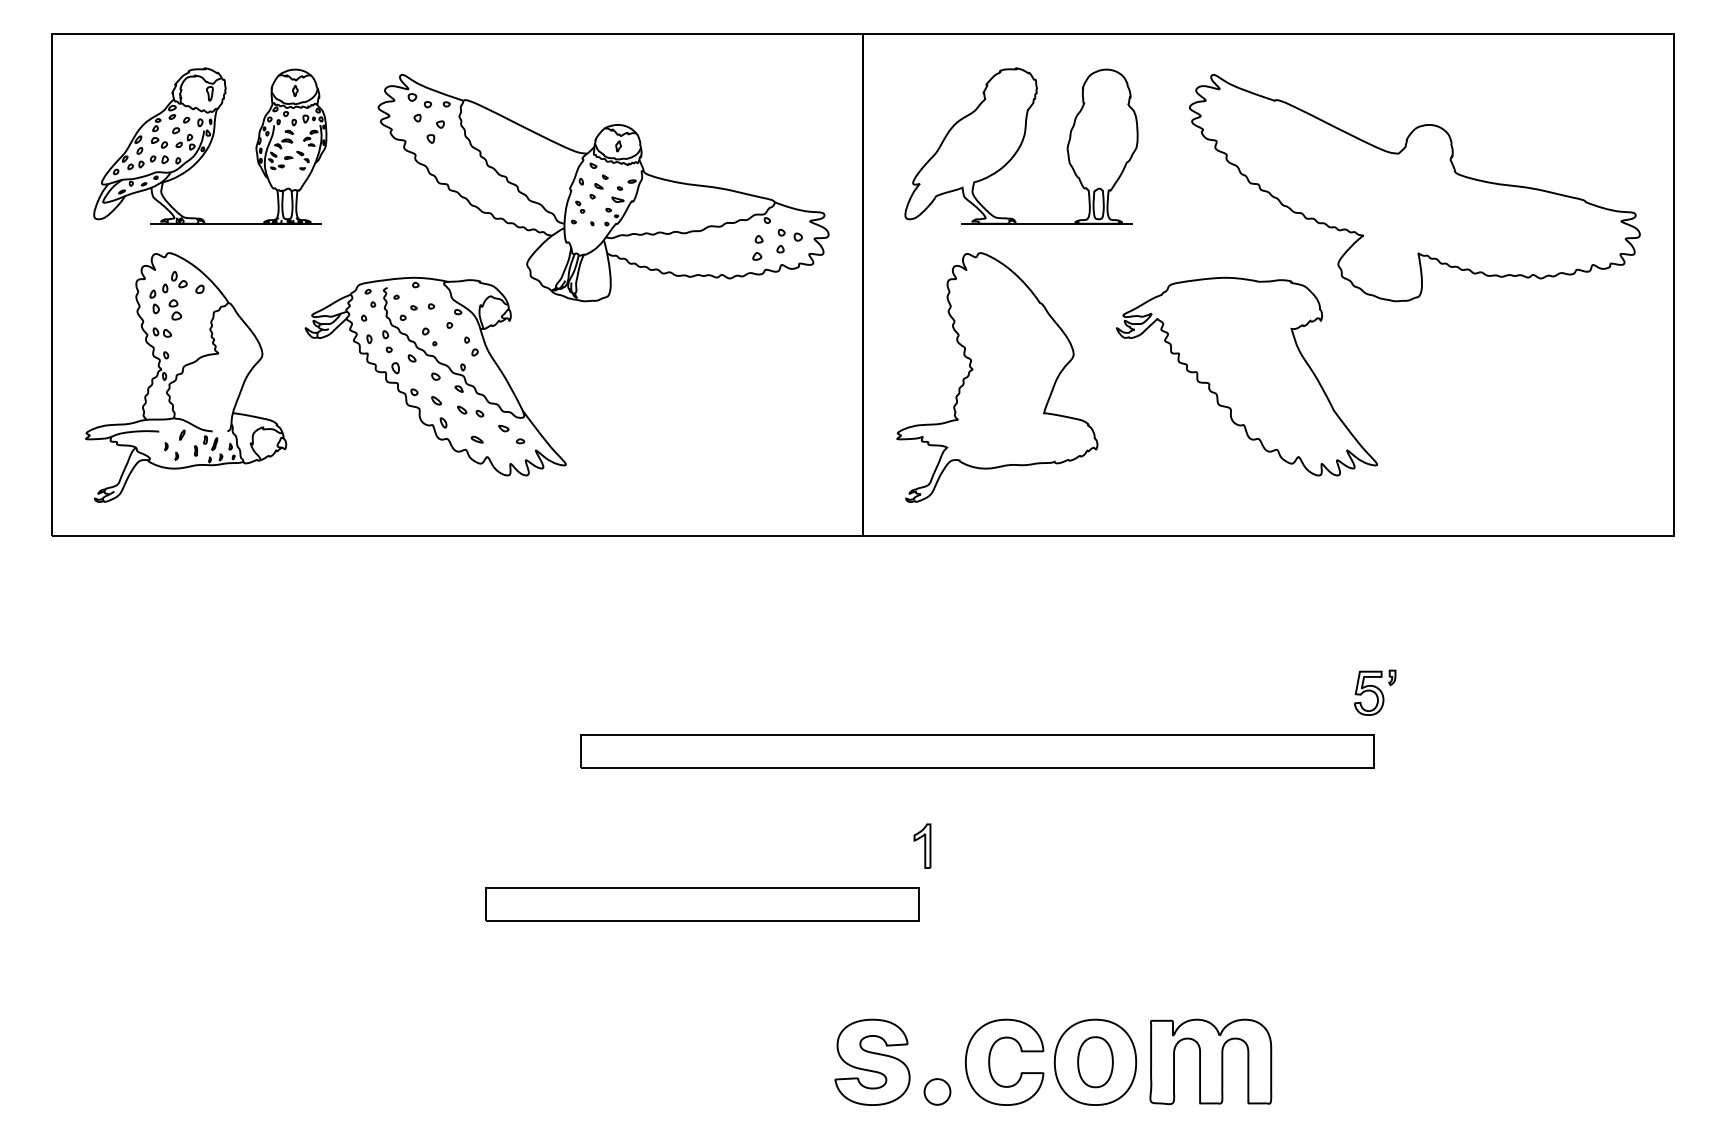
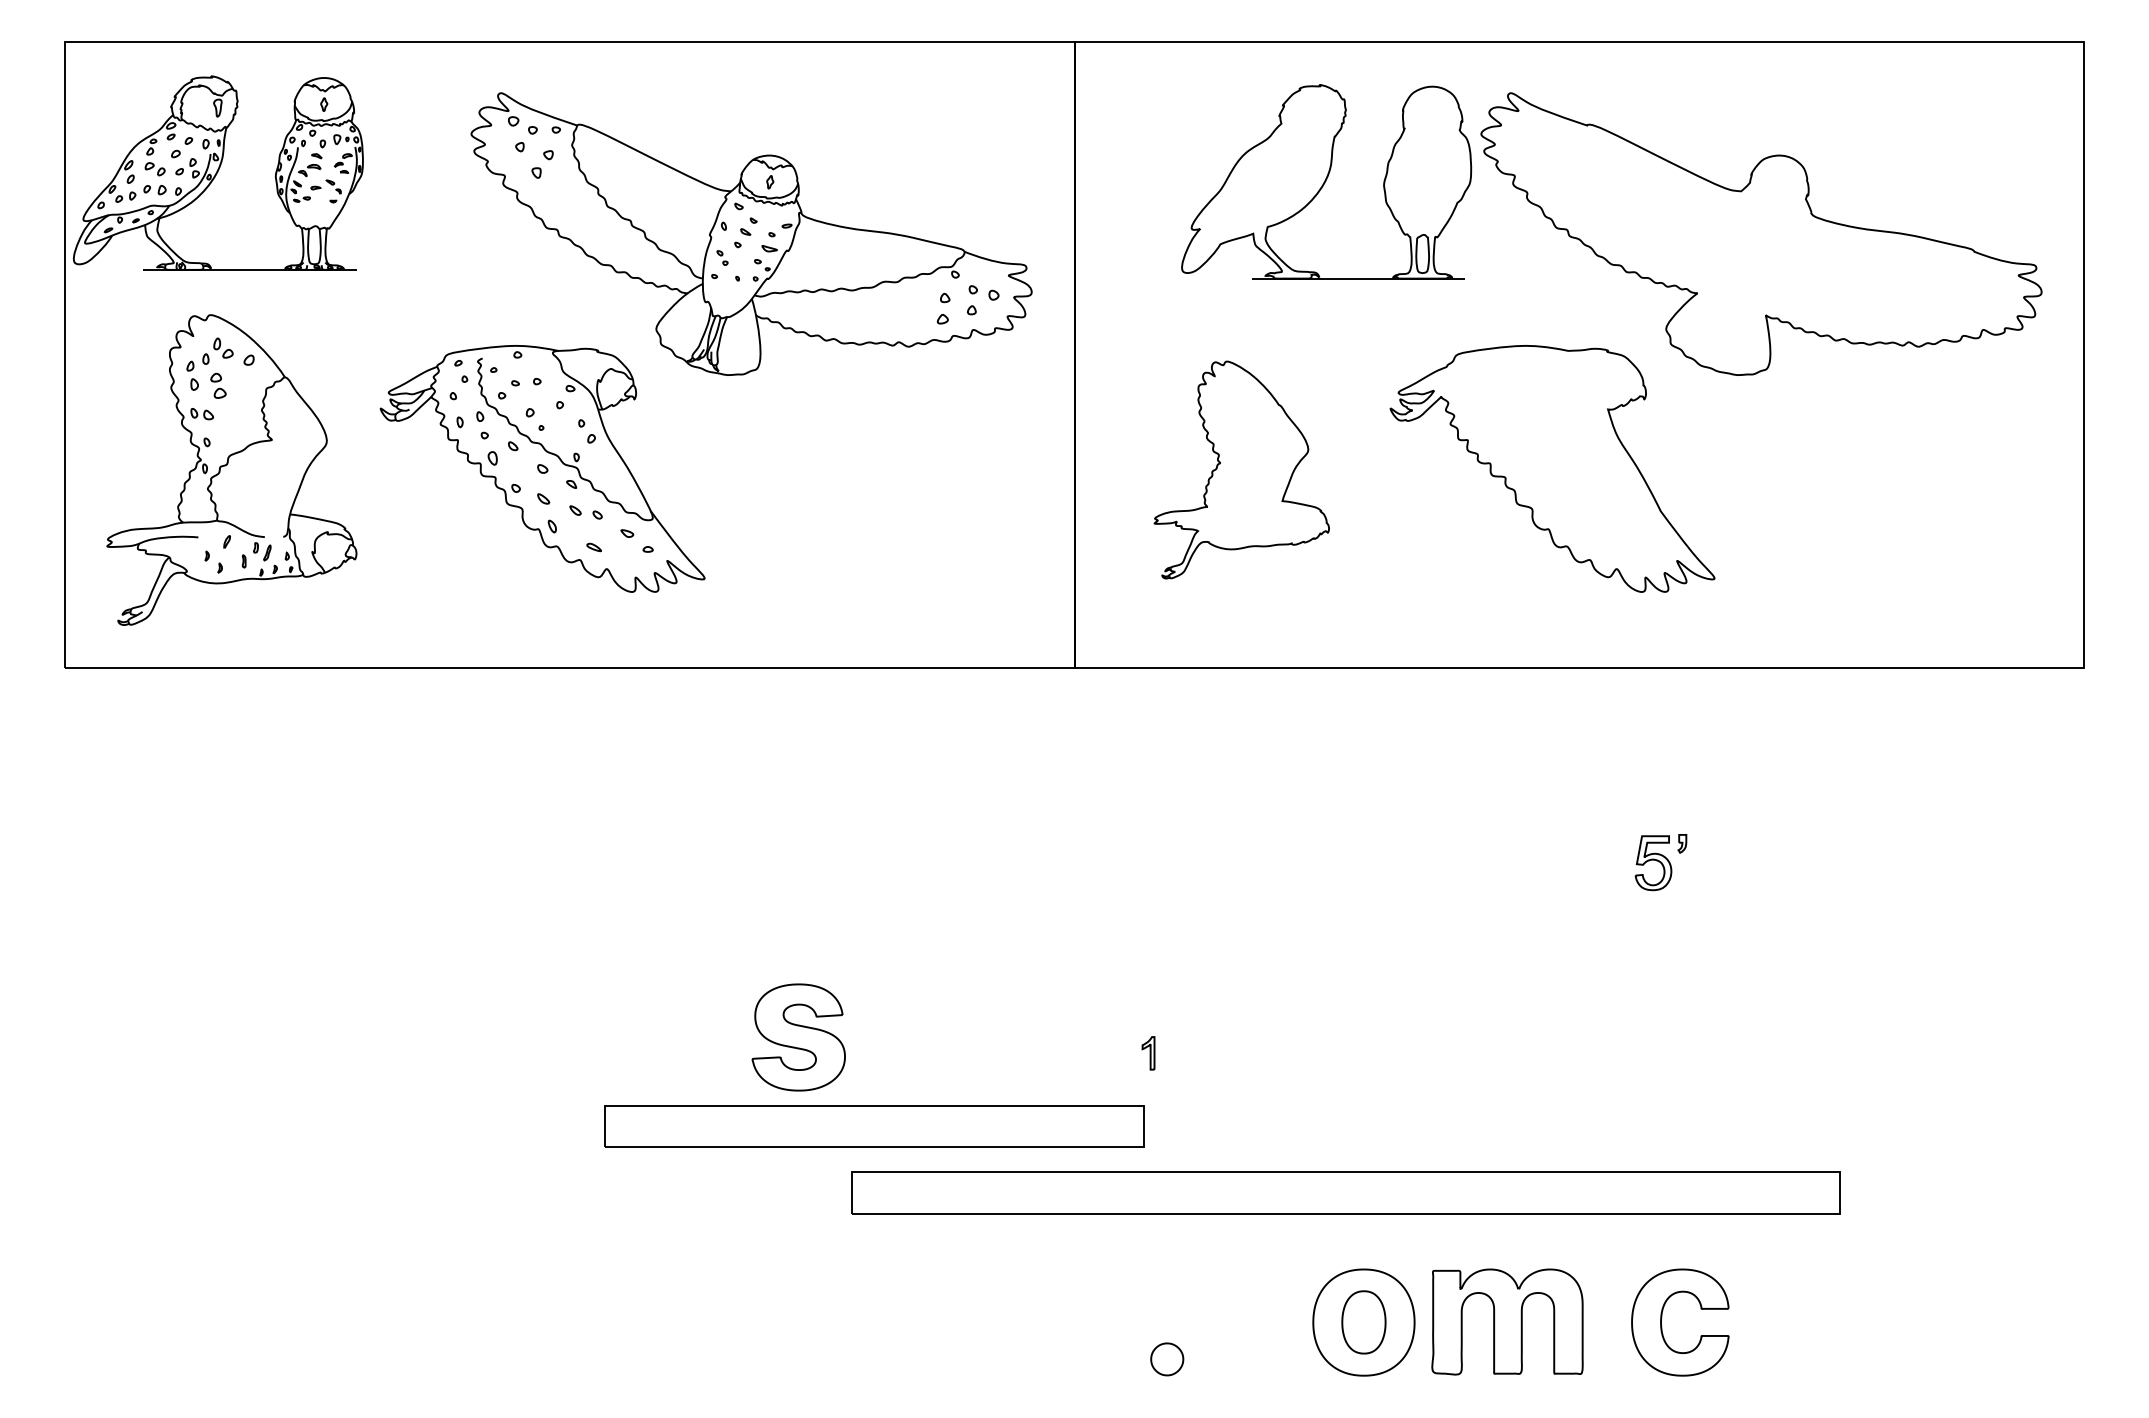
part: (210, 145) -> (218, 172), moved
part: (1021, 145) -> (1326, 181), moved
part: (997, 377) -> (1241, 469), size x0.7
part: (1375, 692) -> (1661, 862), moved
part: (977, 751) -> (1346, 1193), moved
part: (922, 845) -> (1148, 1052), size x0.6
part: (872, 1061) -> (798, 1036), moved
part: (990, 1061) -> (1662, 1321), moved

